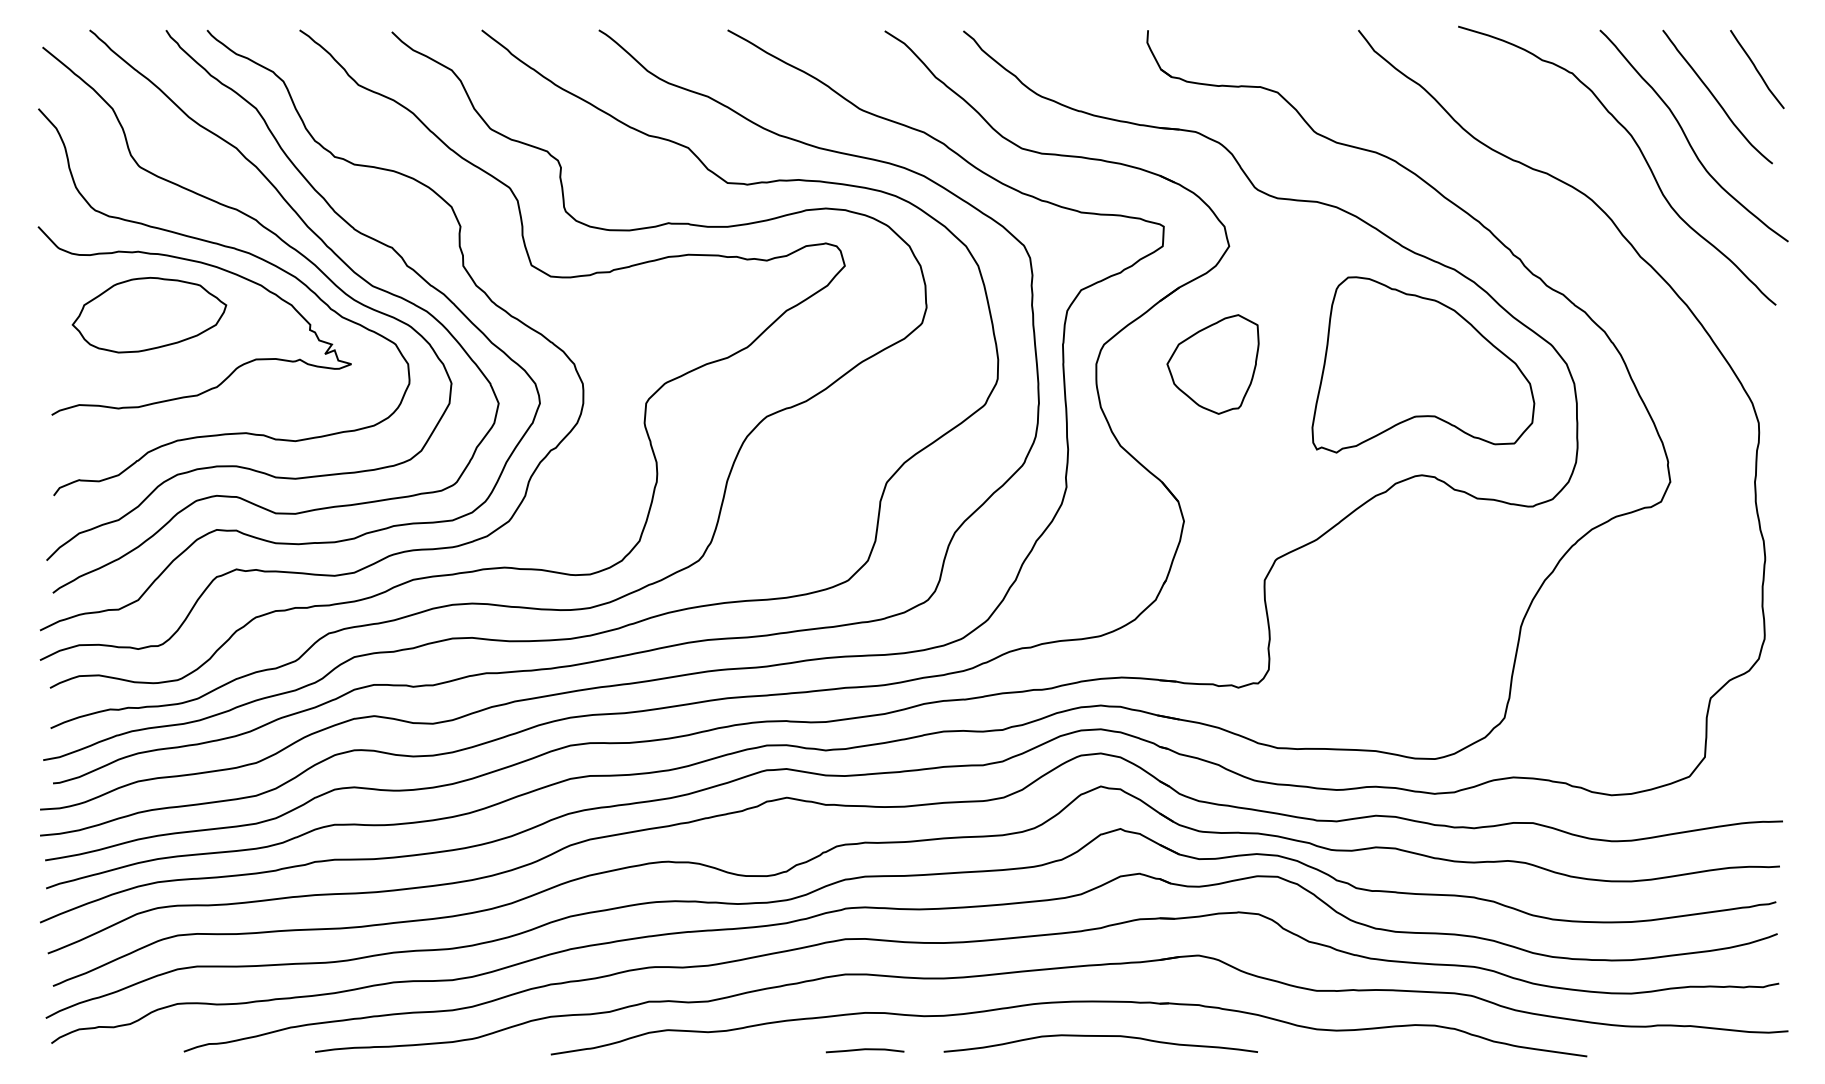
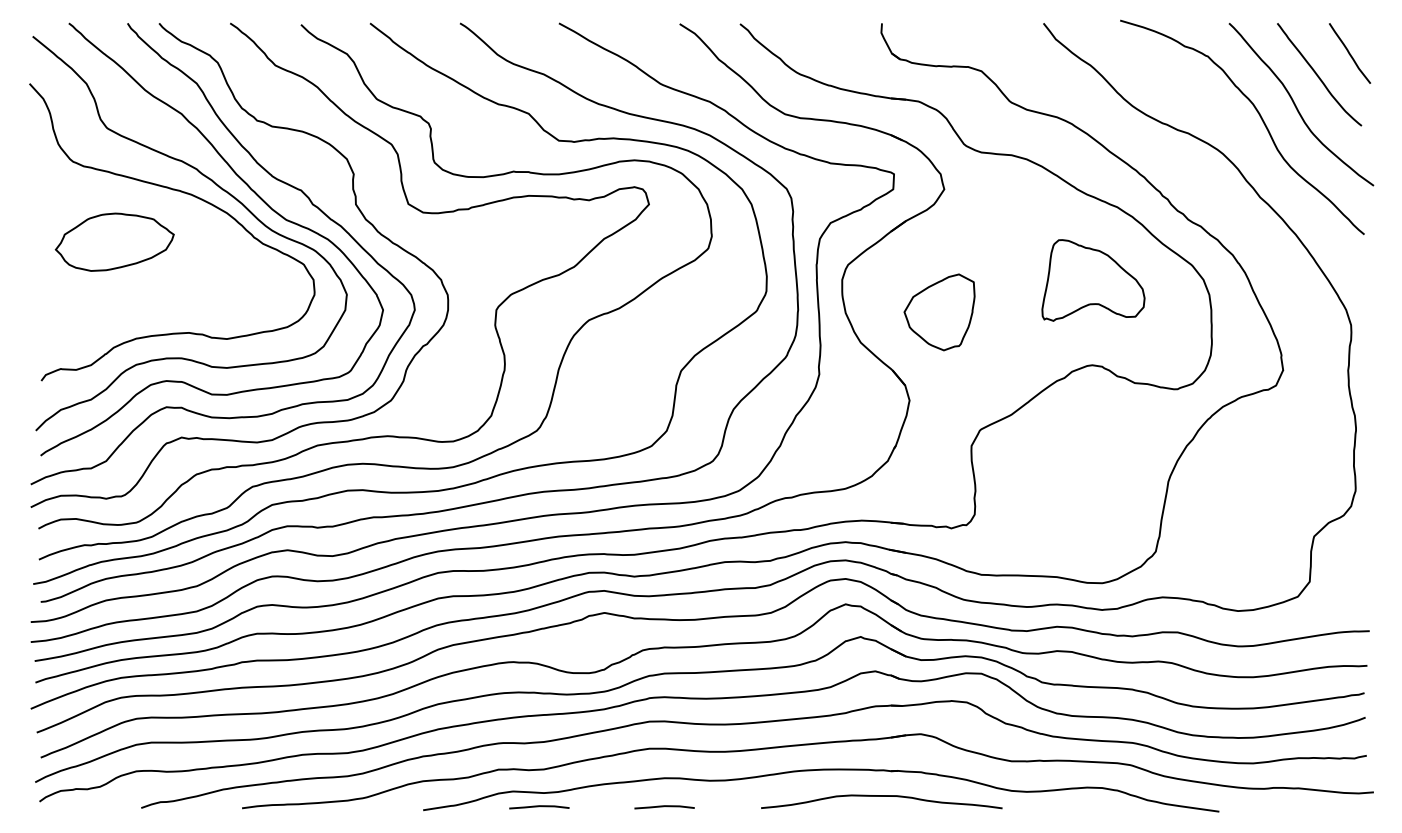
curve: (213, 267) -> (164, 205), removed
part: (1212, 364) -> (939, 312), moved
part: (1423, 364) -> (1093, 280), size x0.6
curve: (1100, 1036) -> (881, 796), moved
line: (701, 1050) -> (538, 807), added

